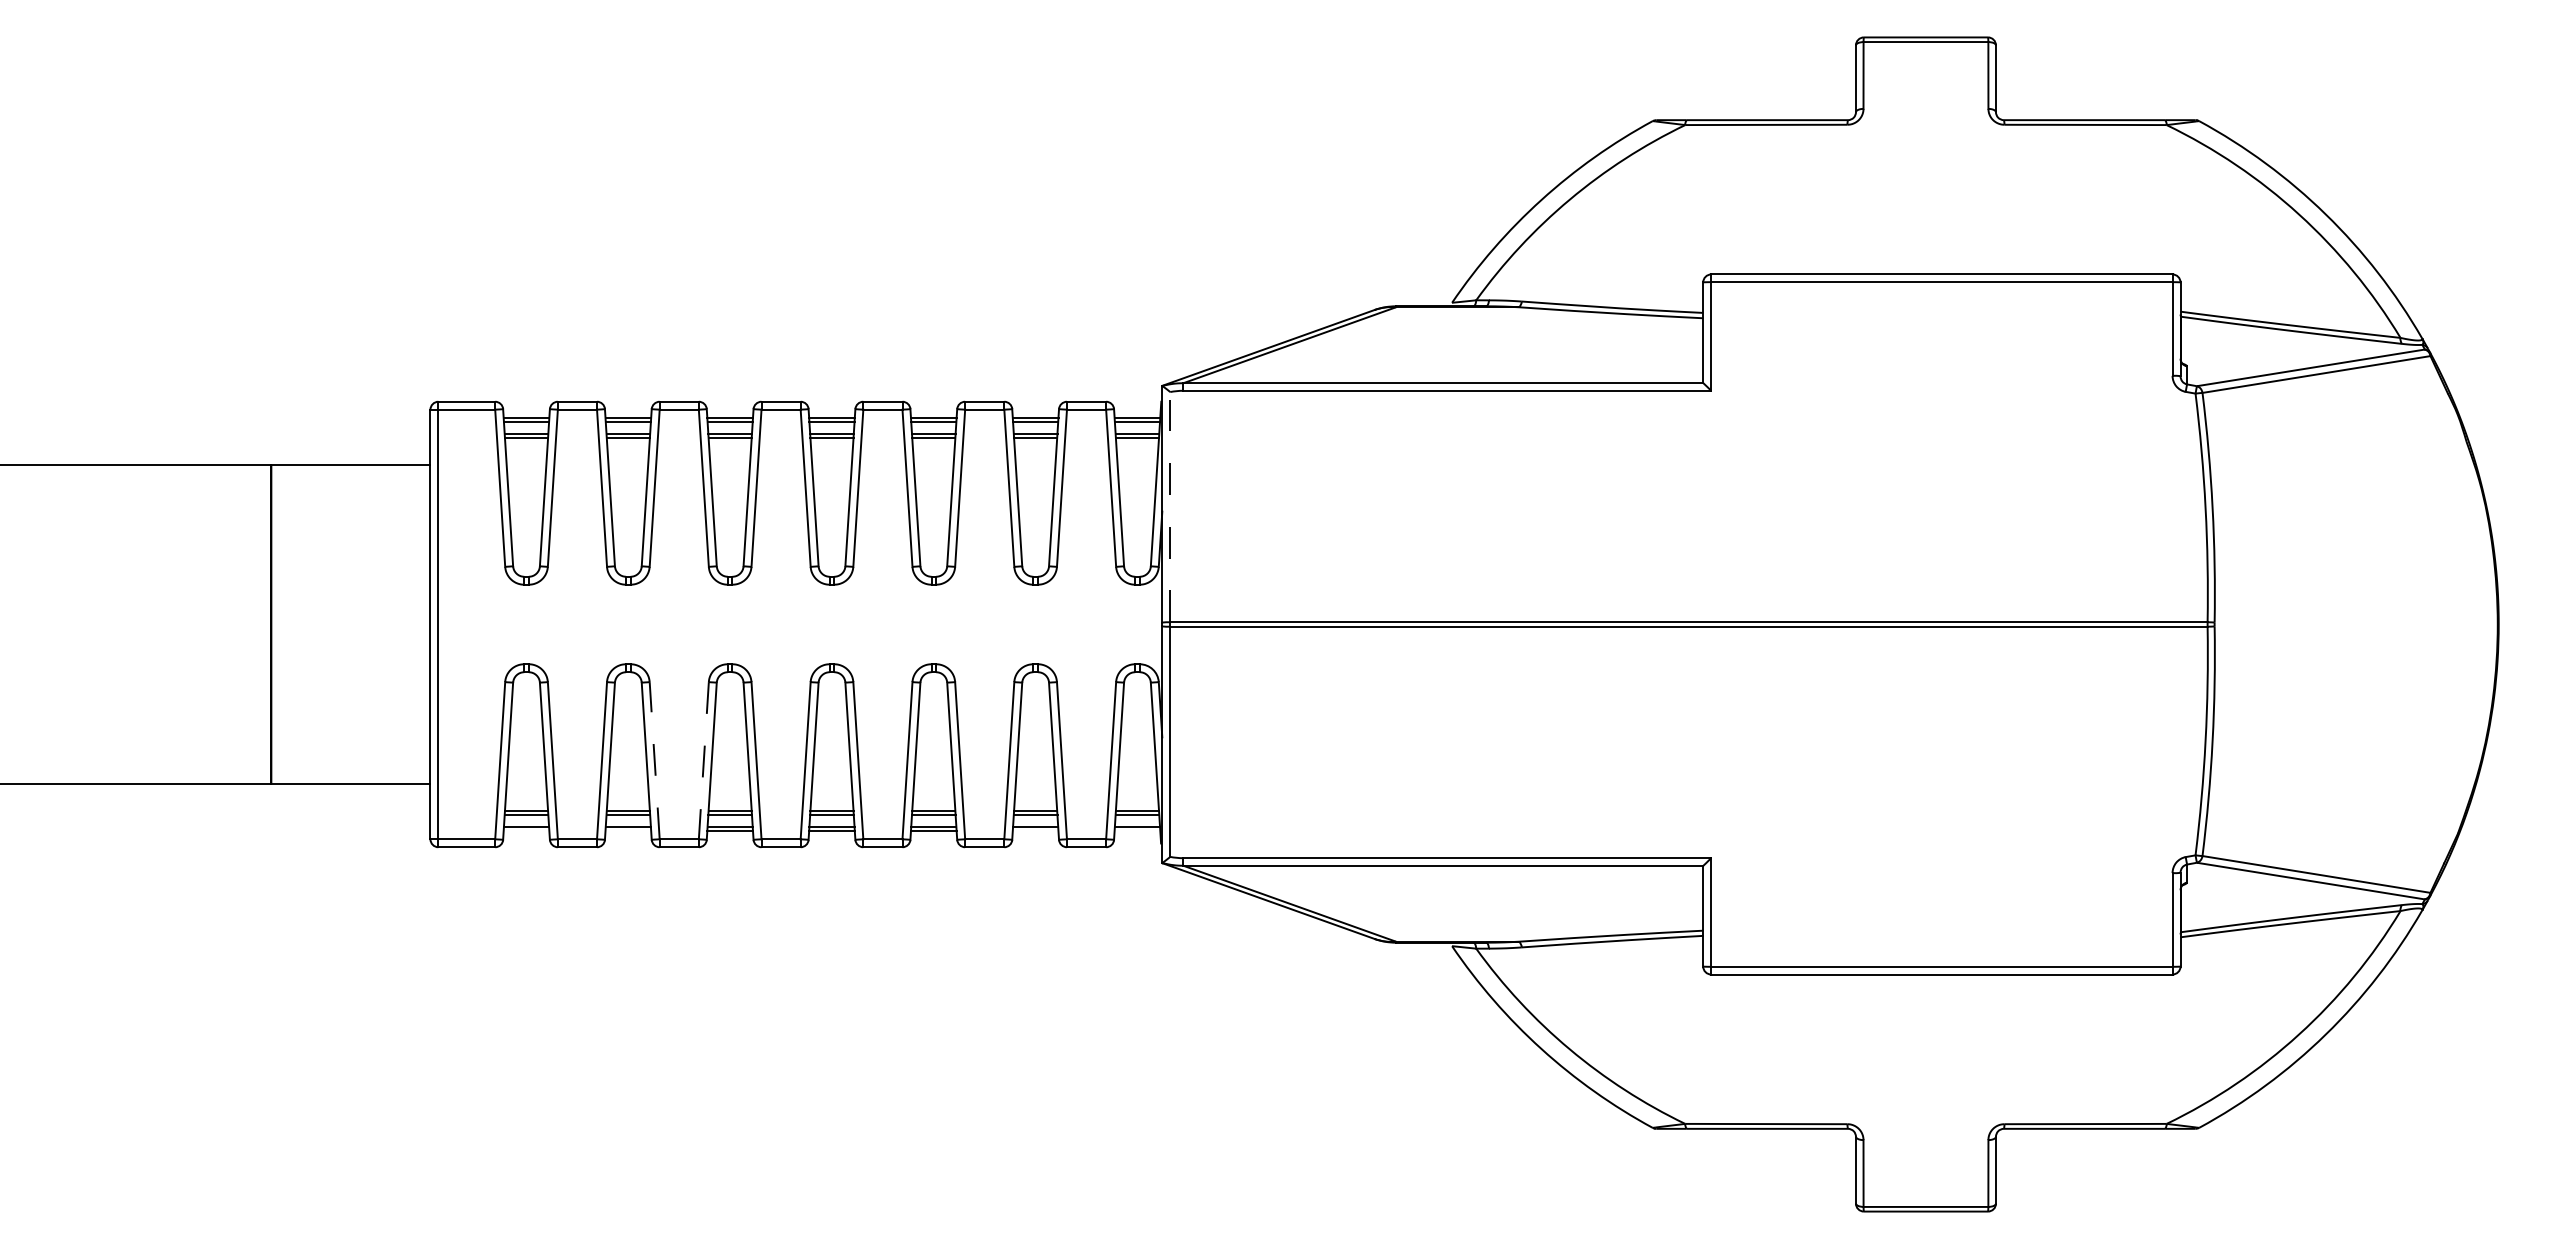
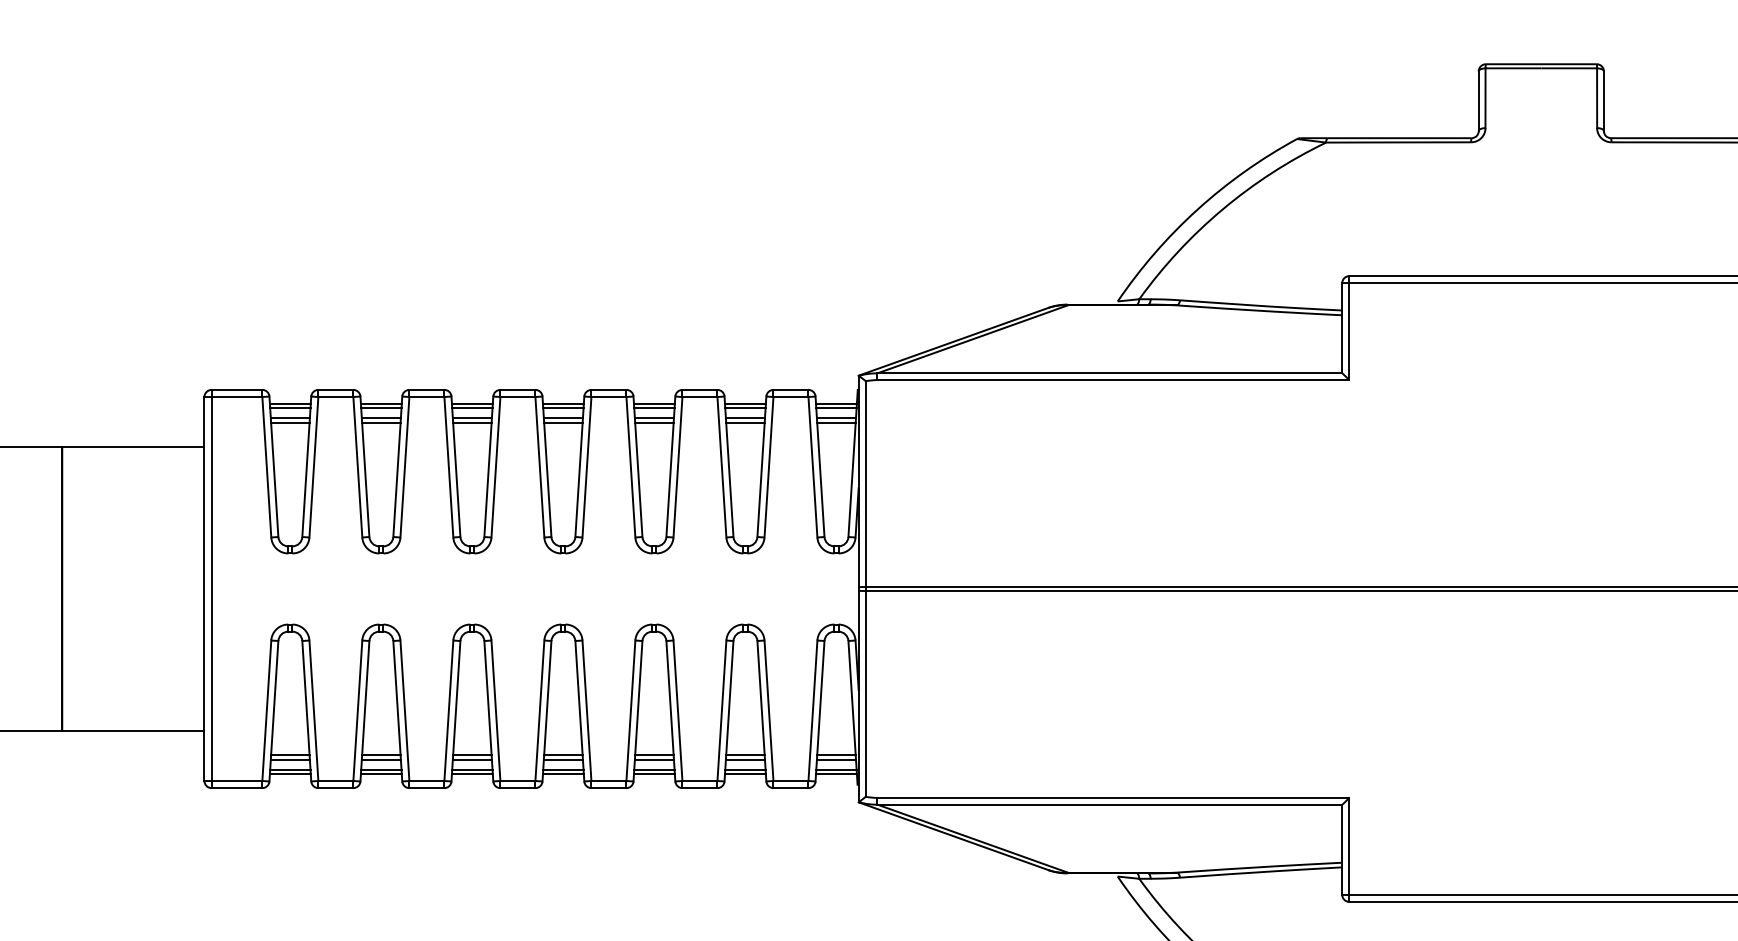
line: (1170, 506) -> (866, 483), dashed -> solid
line: (654, 760) -> (404, 710), dashed -> solid
line: (703, 760) -> (448, 710), dashed -> solid
line: (526, 831) -> (290, 774), added
line: (628, 831) -> (381, 774), added
line: (1035, 831) -> (745, 774), added
line: (1137, 831) -> (836, 774), added

